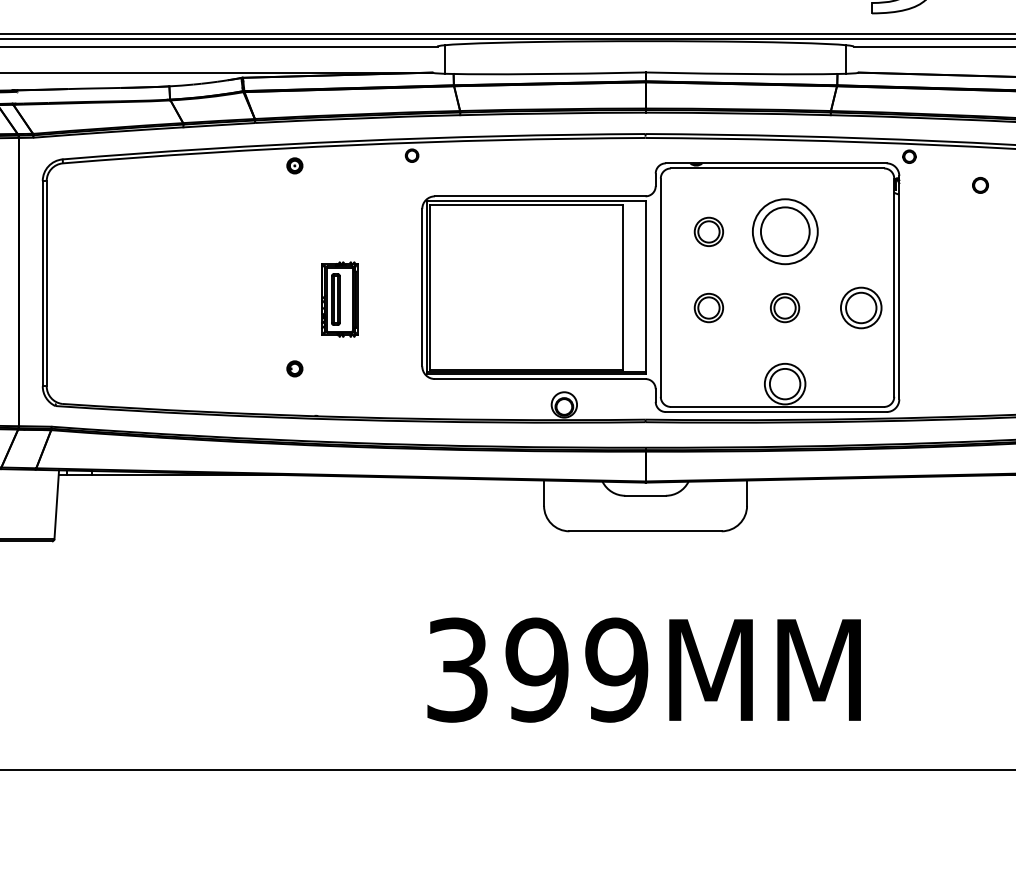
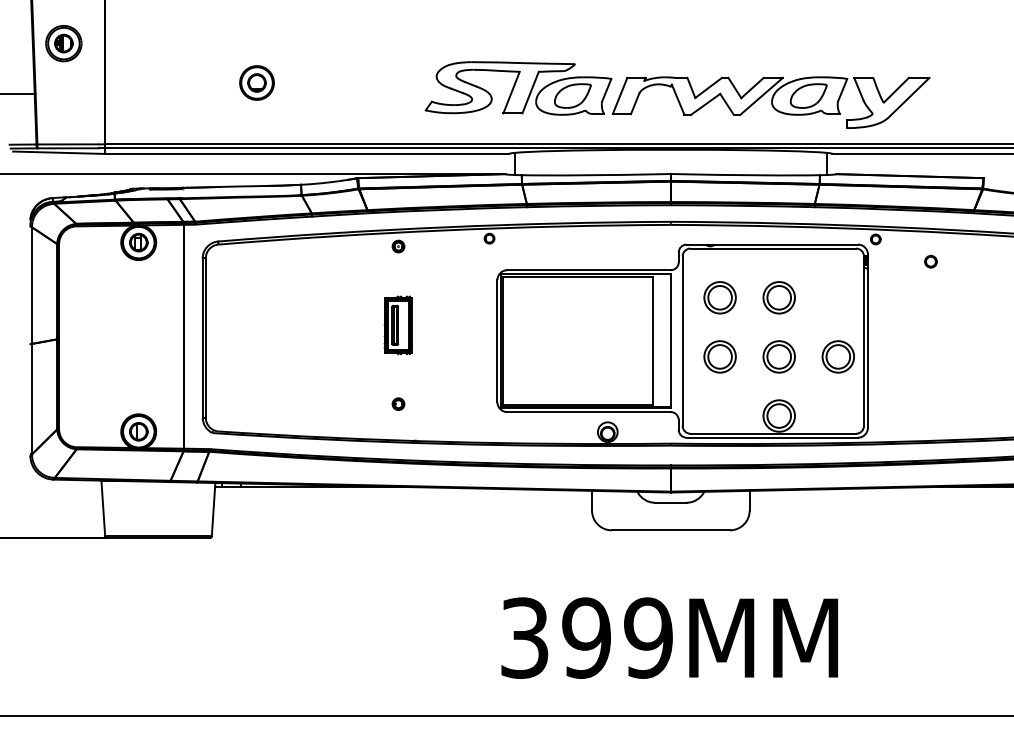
part: (708, 231) -> (719, 297), size x1.43
part: (784, 231) -> (778, 297), size x0.62
part: (338, 298) -> (397, 324), moved
part: (708, 307) -> (719, 356), size x1.43
part: (784, 307) -> (778, 356), size x1.43

